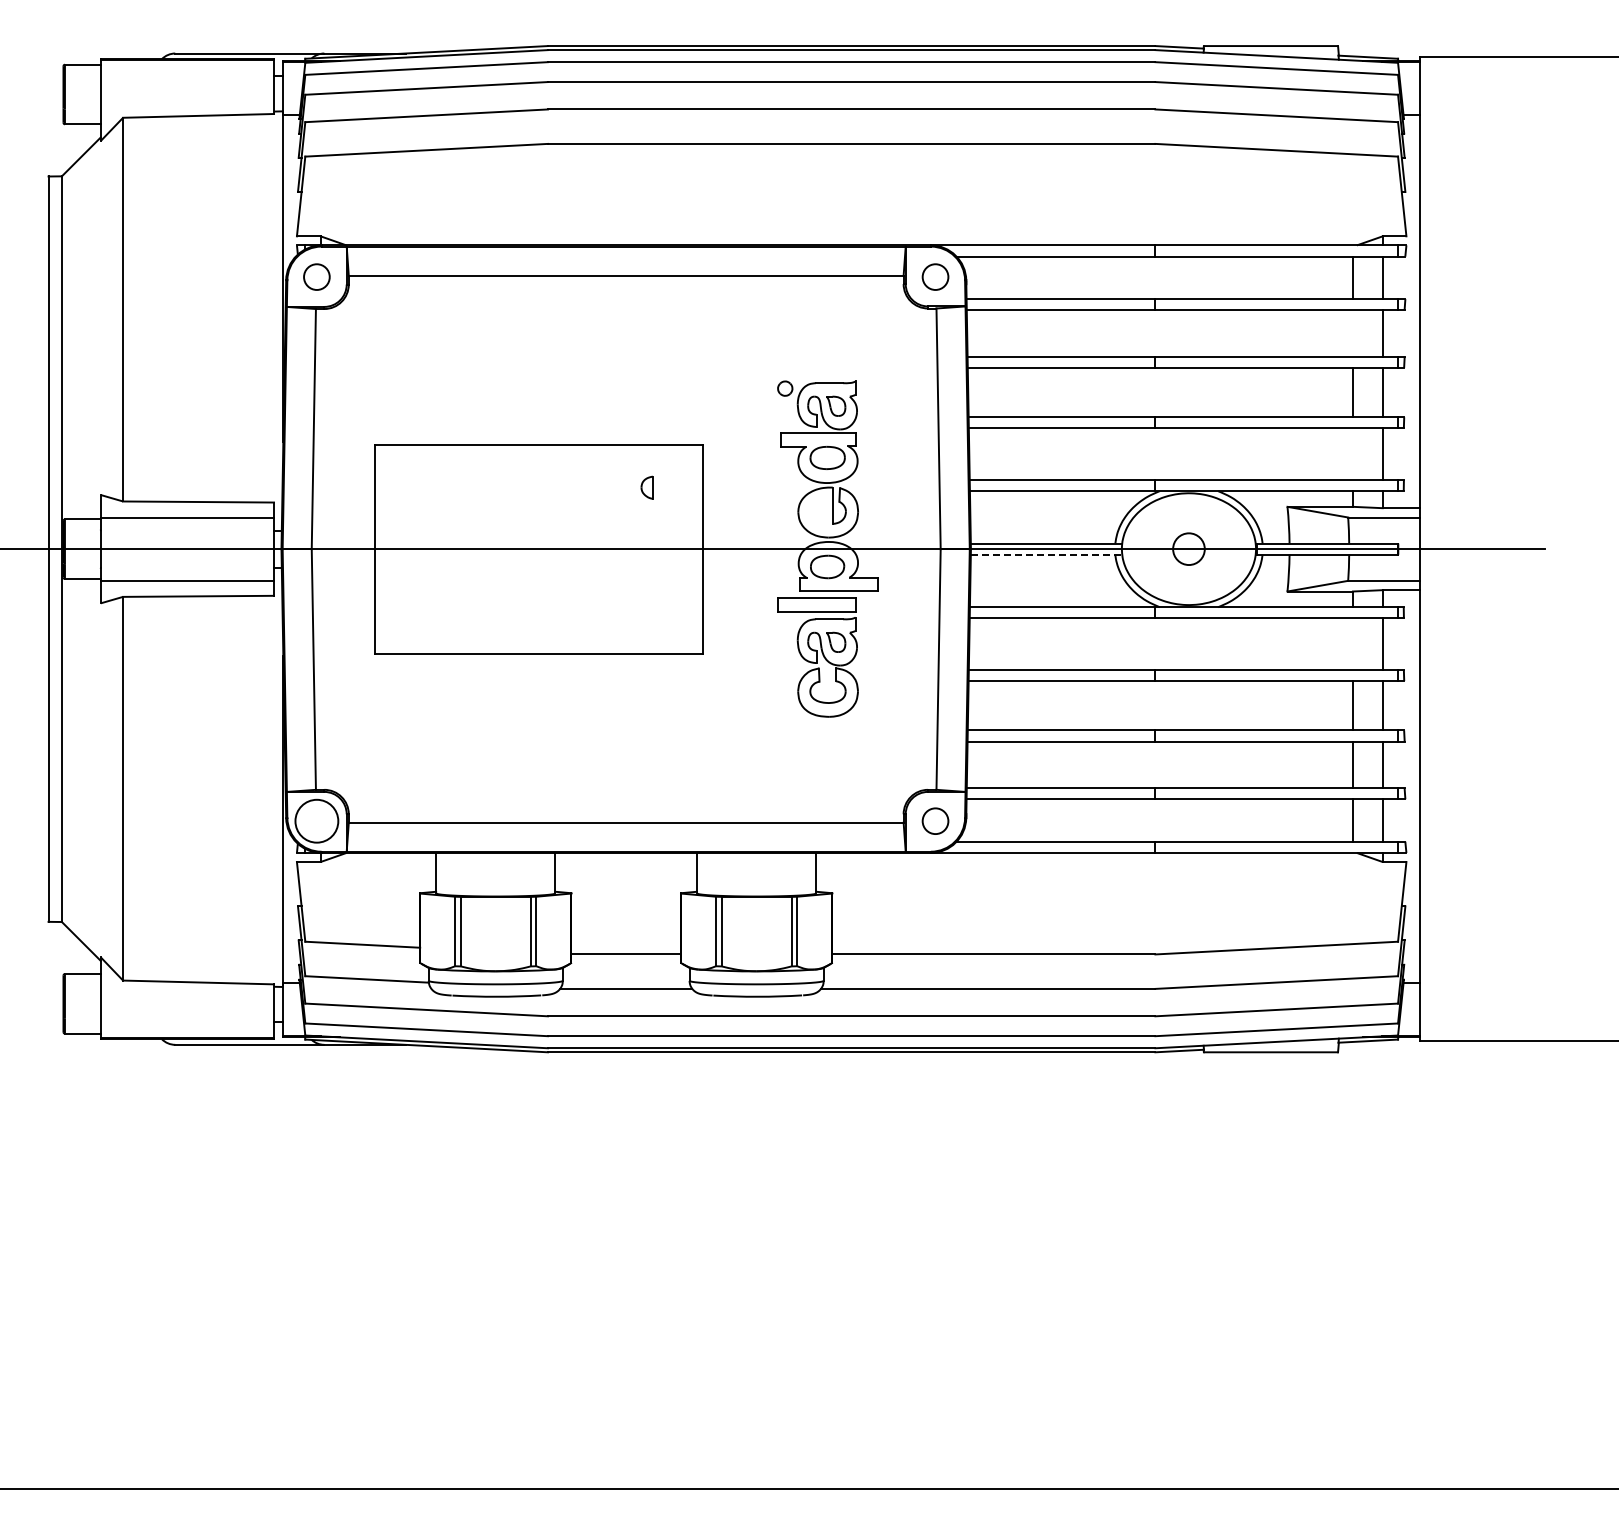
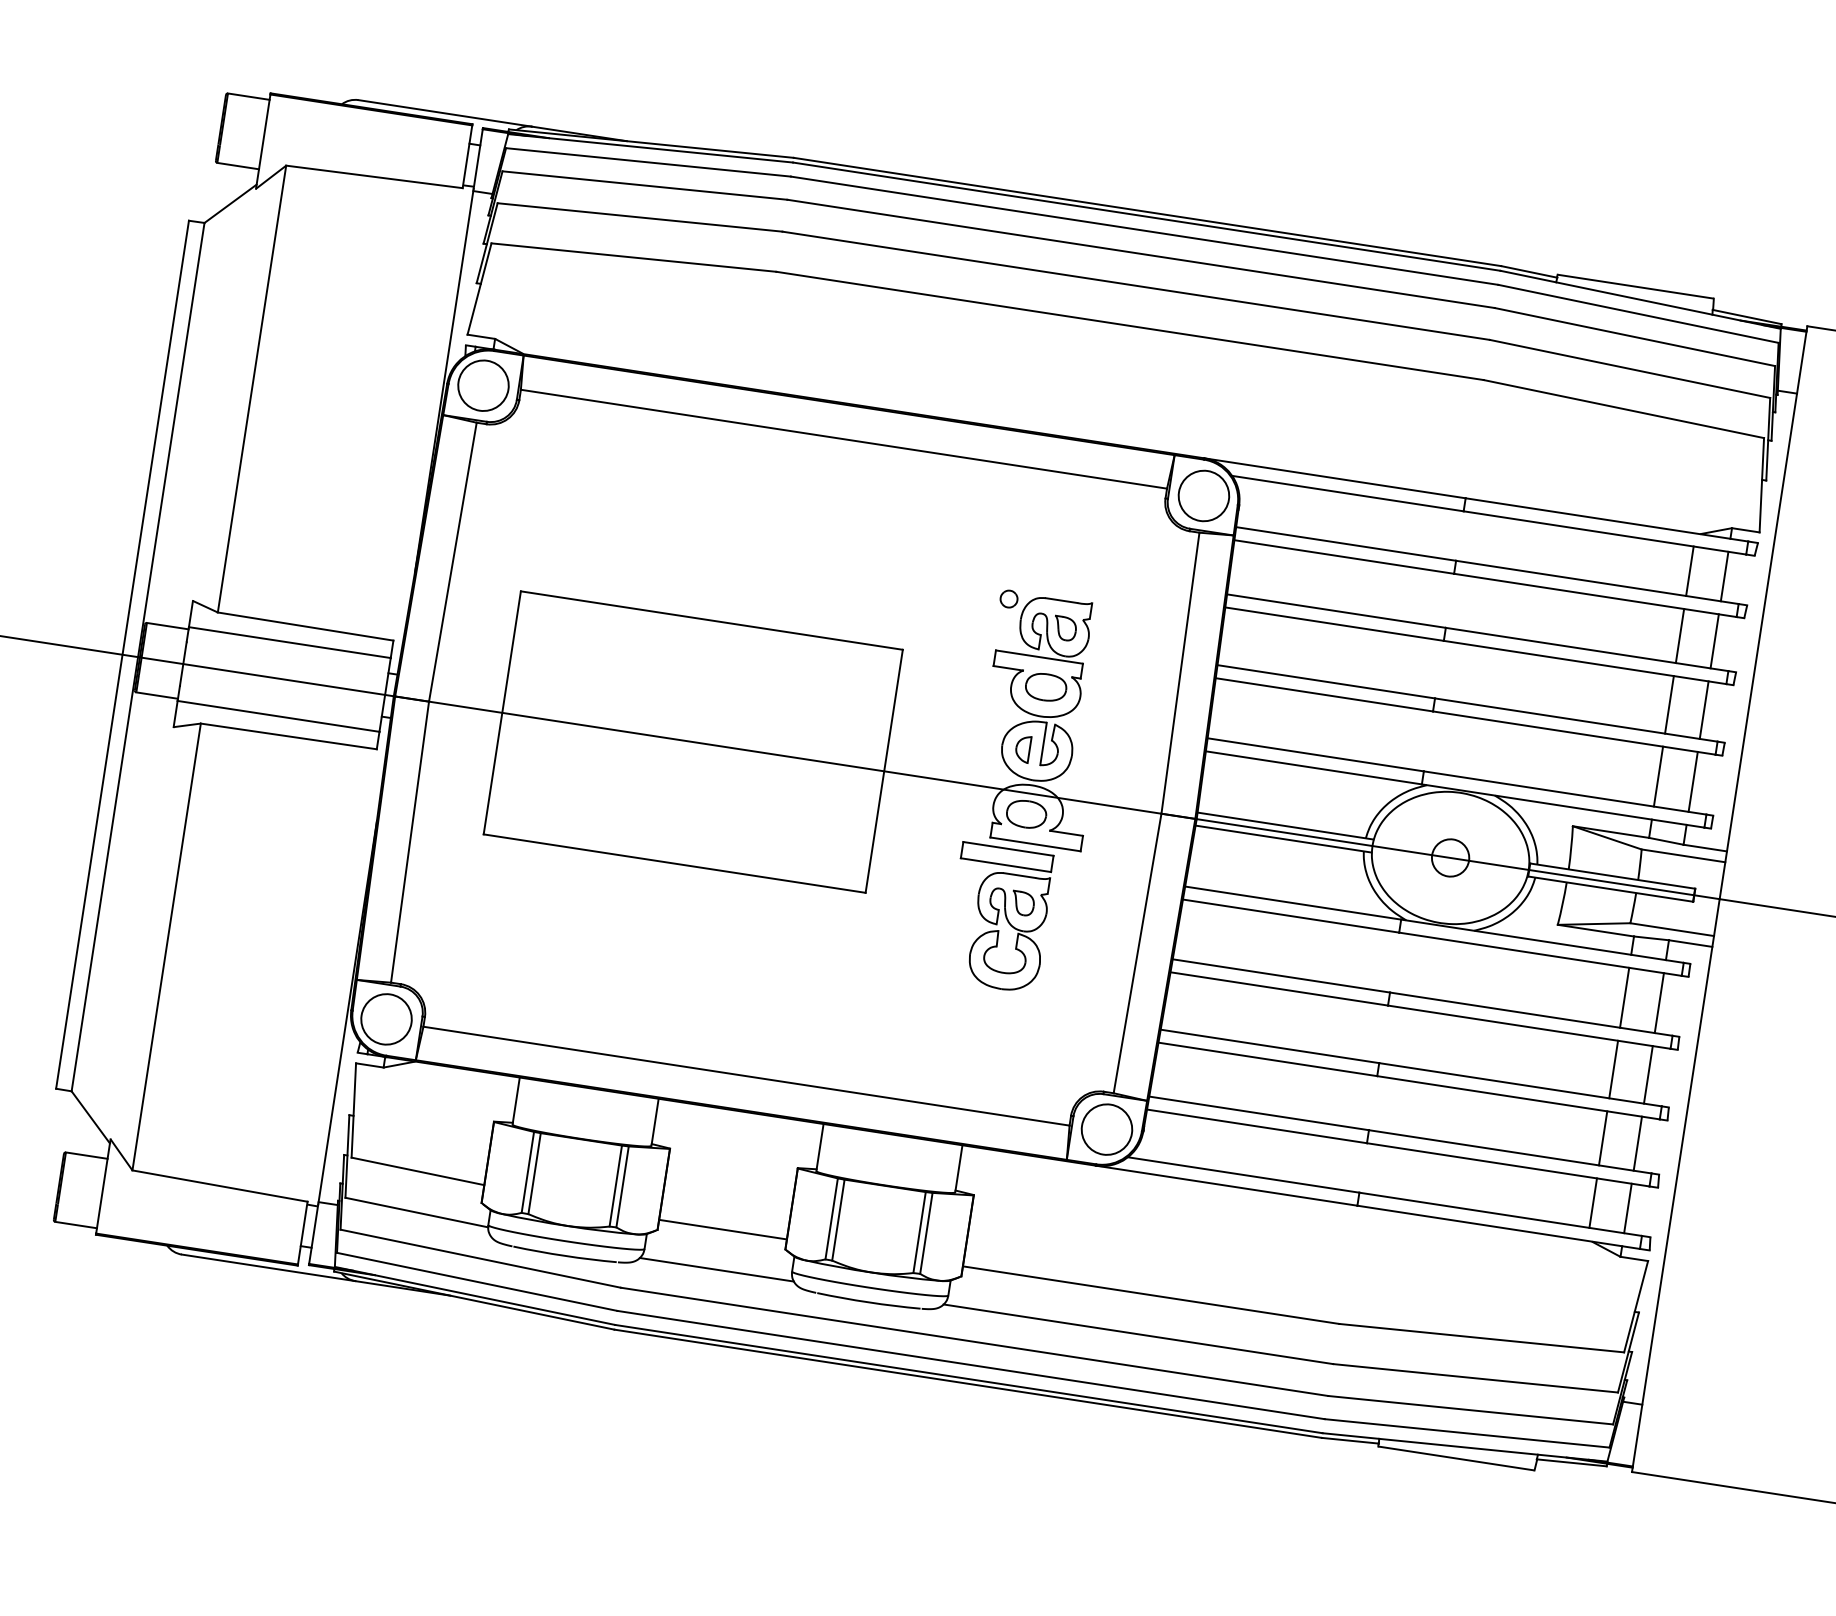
circle: (316, 276) -> (483, 384), size x1.67
circle: (935, 276) -> (1204, 495), size x1.67
line: (1352, 333) -> (1679, 635), added
line: (1352, 453) -> (1658, 775), added
part: (646, 487) -> (1022, 748), moved
line: (1046, 554) -> (1283, 838), dashed -> solid
line: (1352, 643) -> (1624, 996), added
circle: (935, 820) -> (1107, 1128), size x1.67

